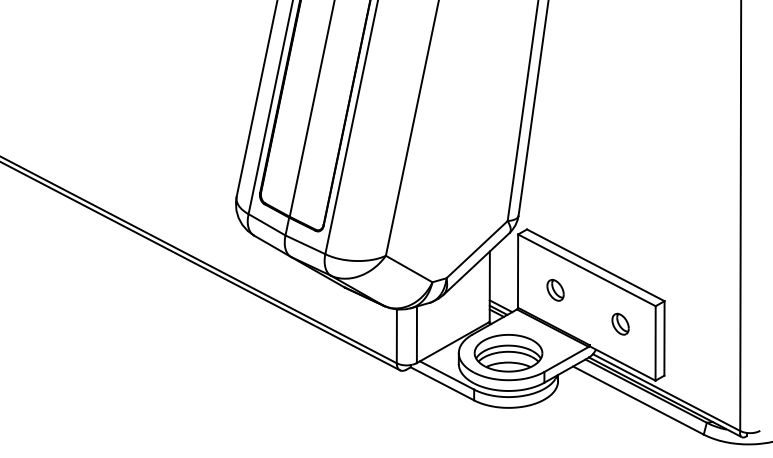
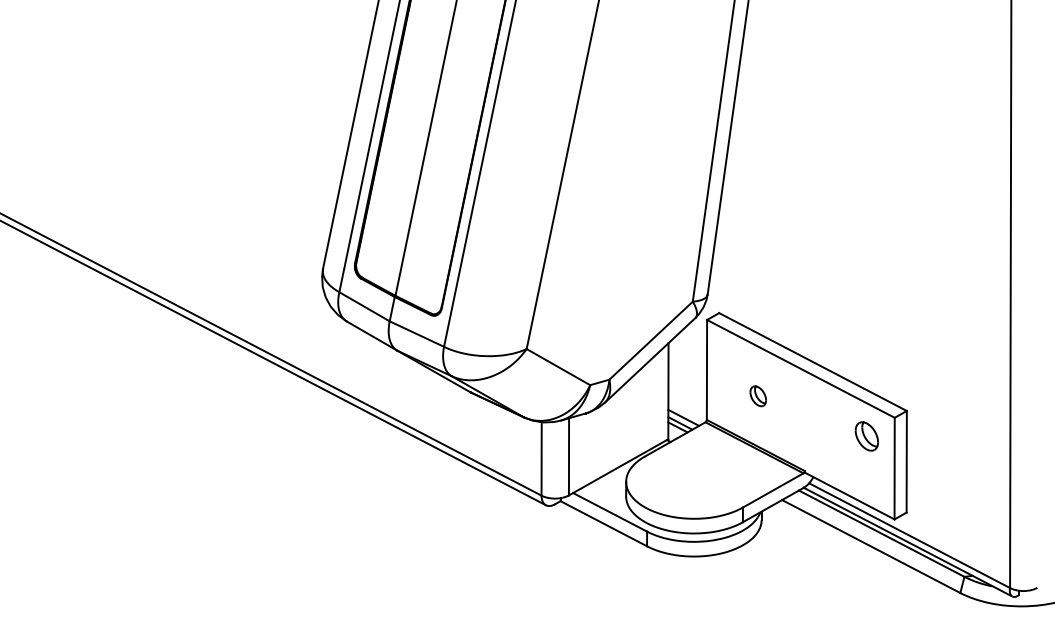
part: (555, 290) -> (758, 396), size x0.7
part: (620, 324) -> (866, 436), moved
part: (508, 352) -> (693, 481), removed

